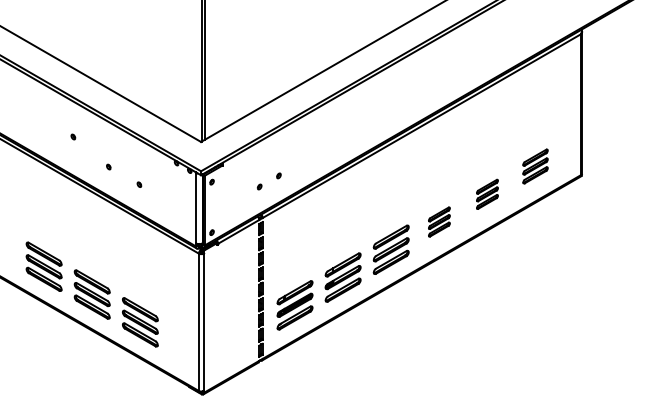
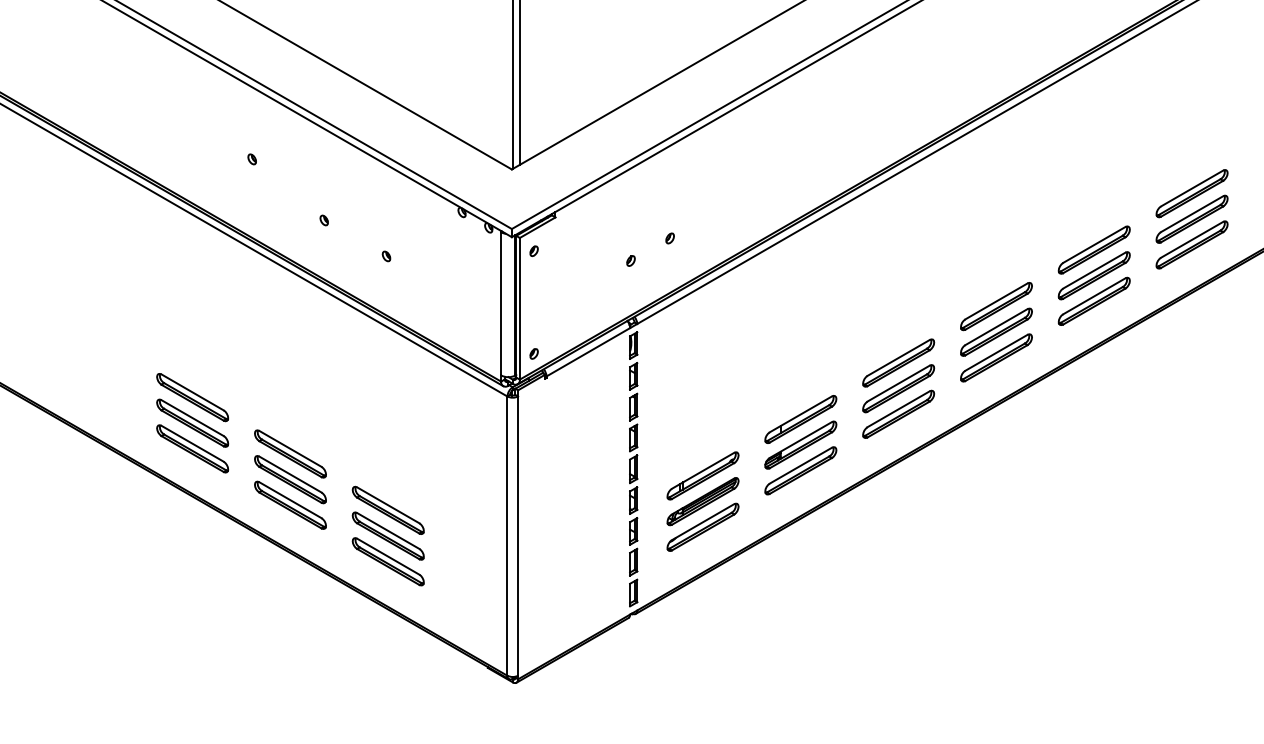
part: (535, 166) -> (1191, 219), size x1.43
part: (487, 194) -> (1094, 276), size x1.67
part: (439, 221) -> (996, 331), size x1.67

